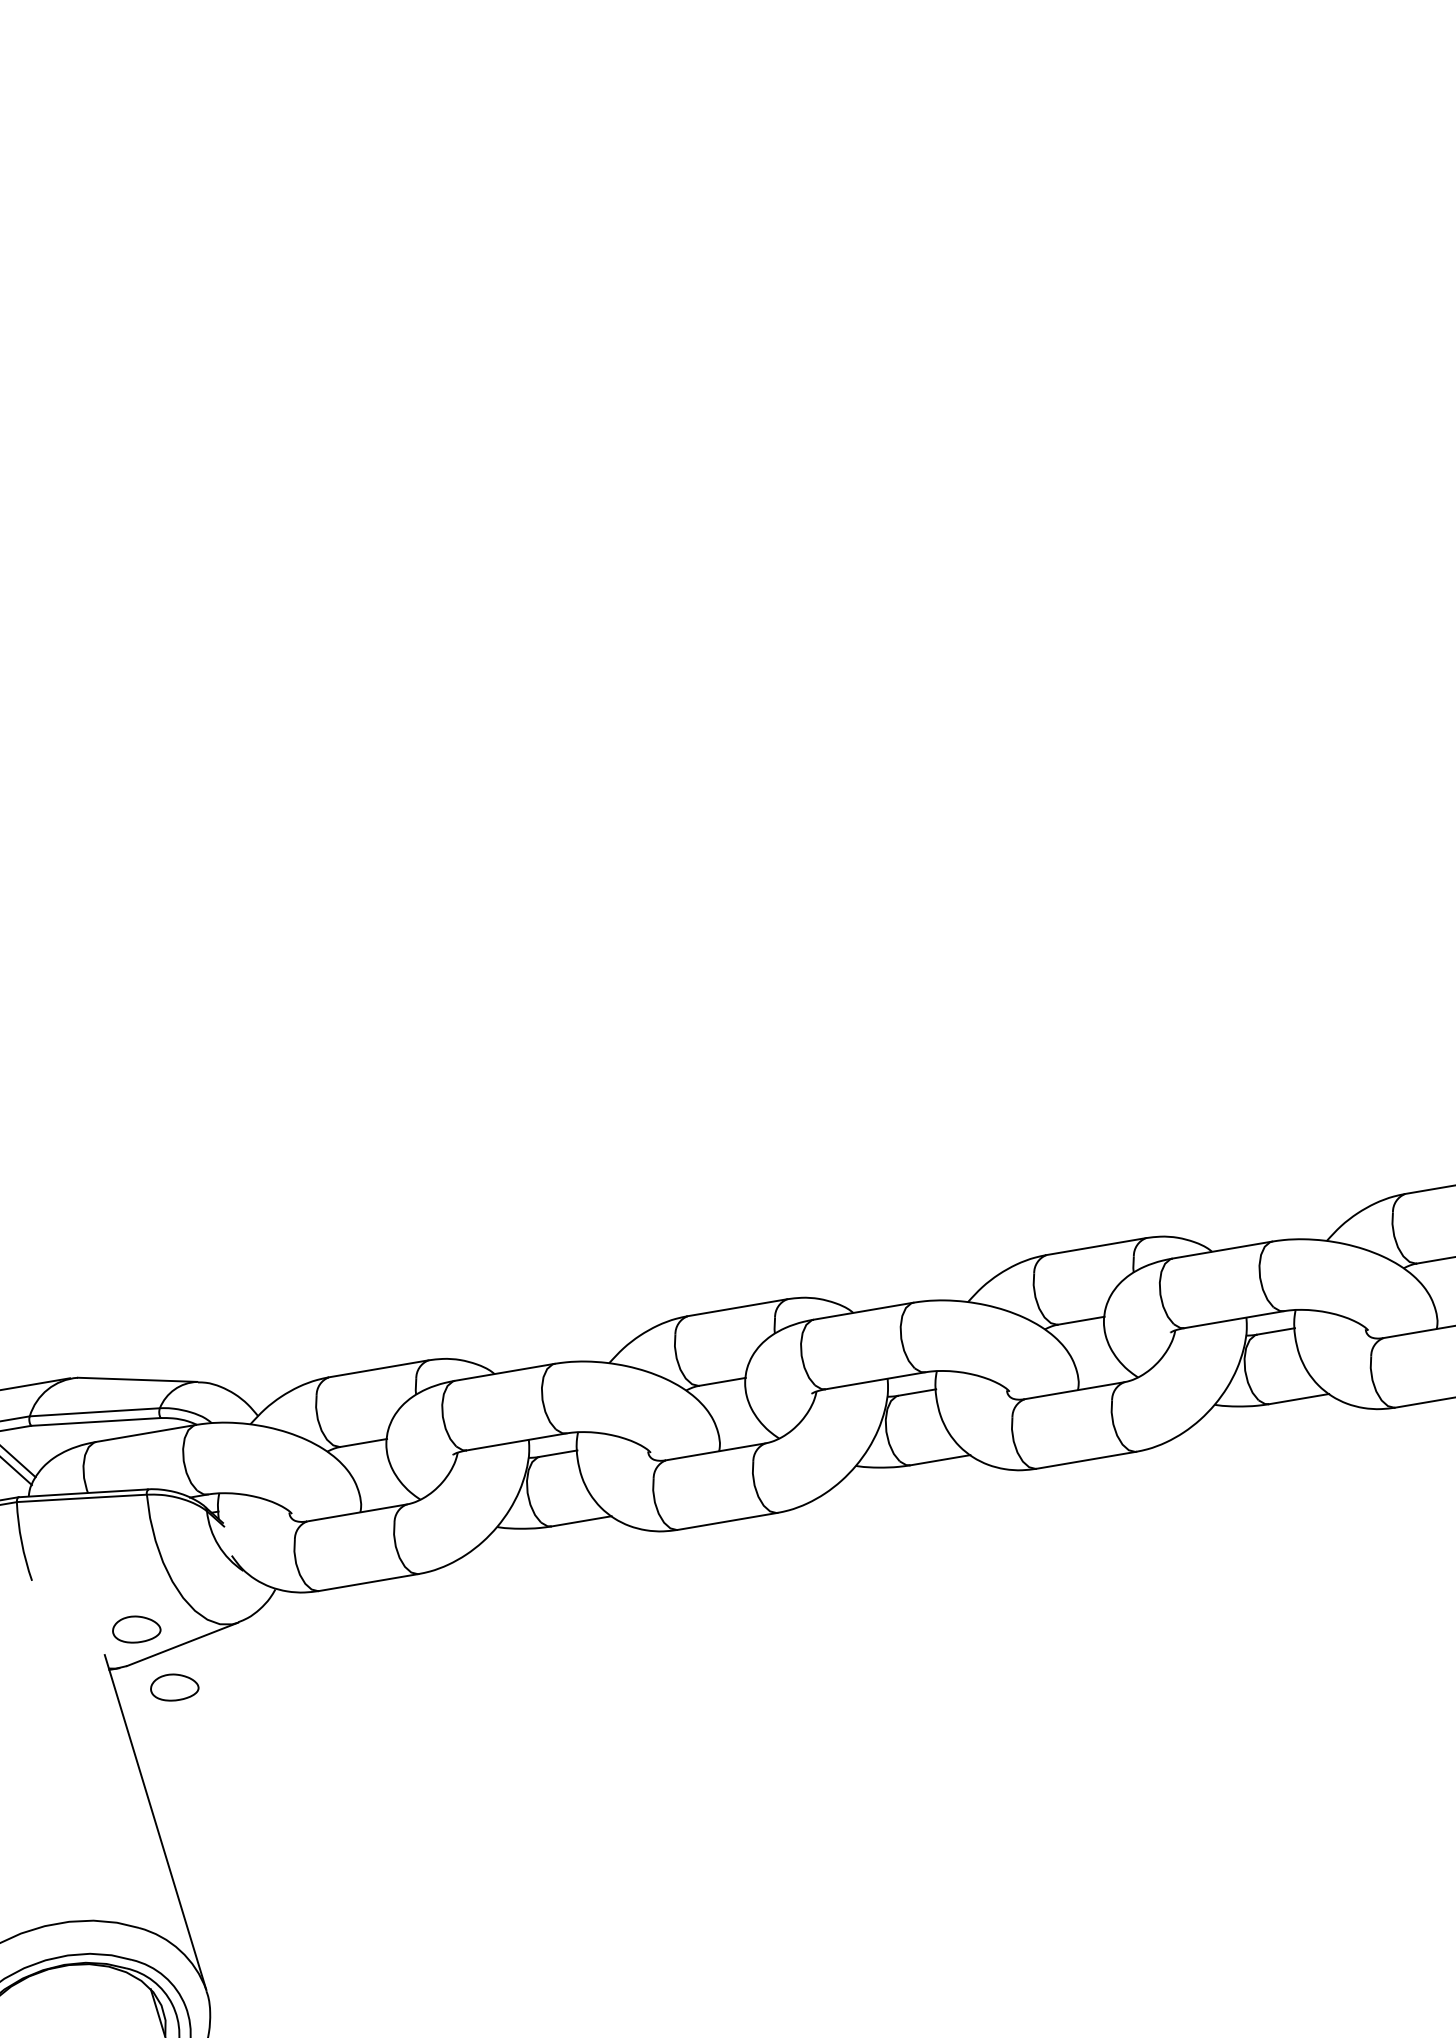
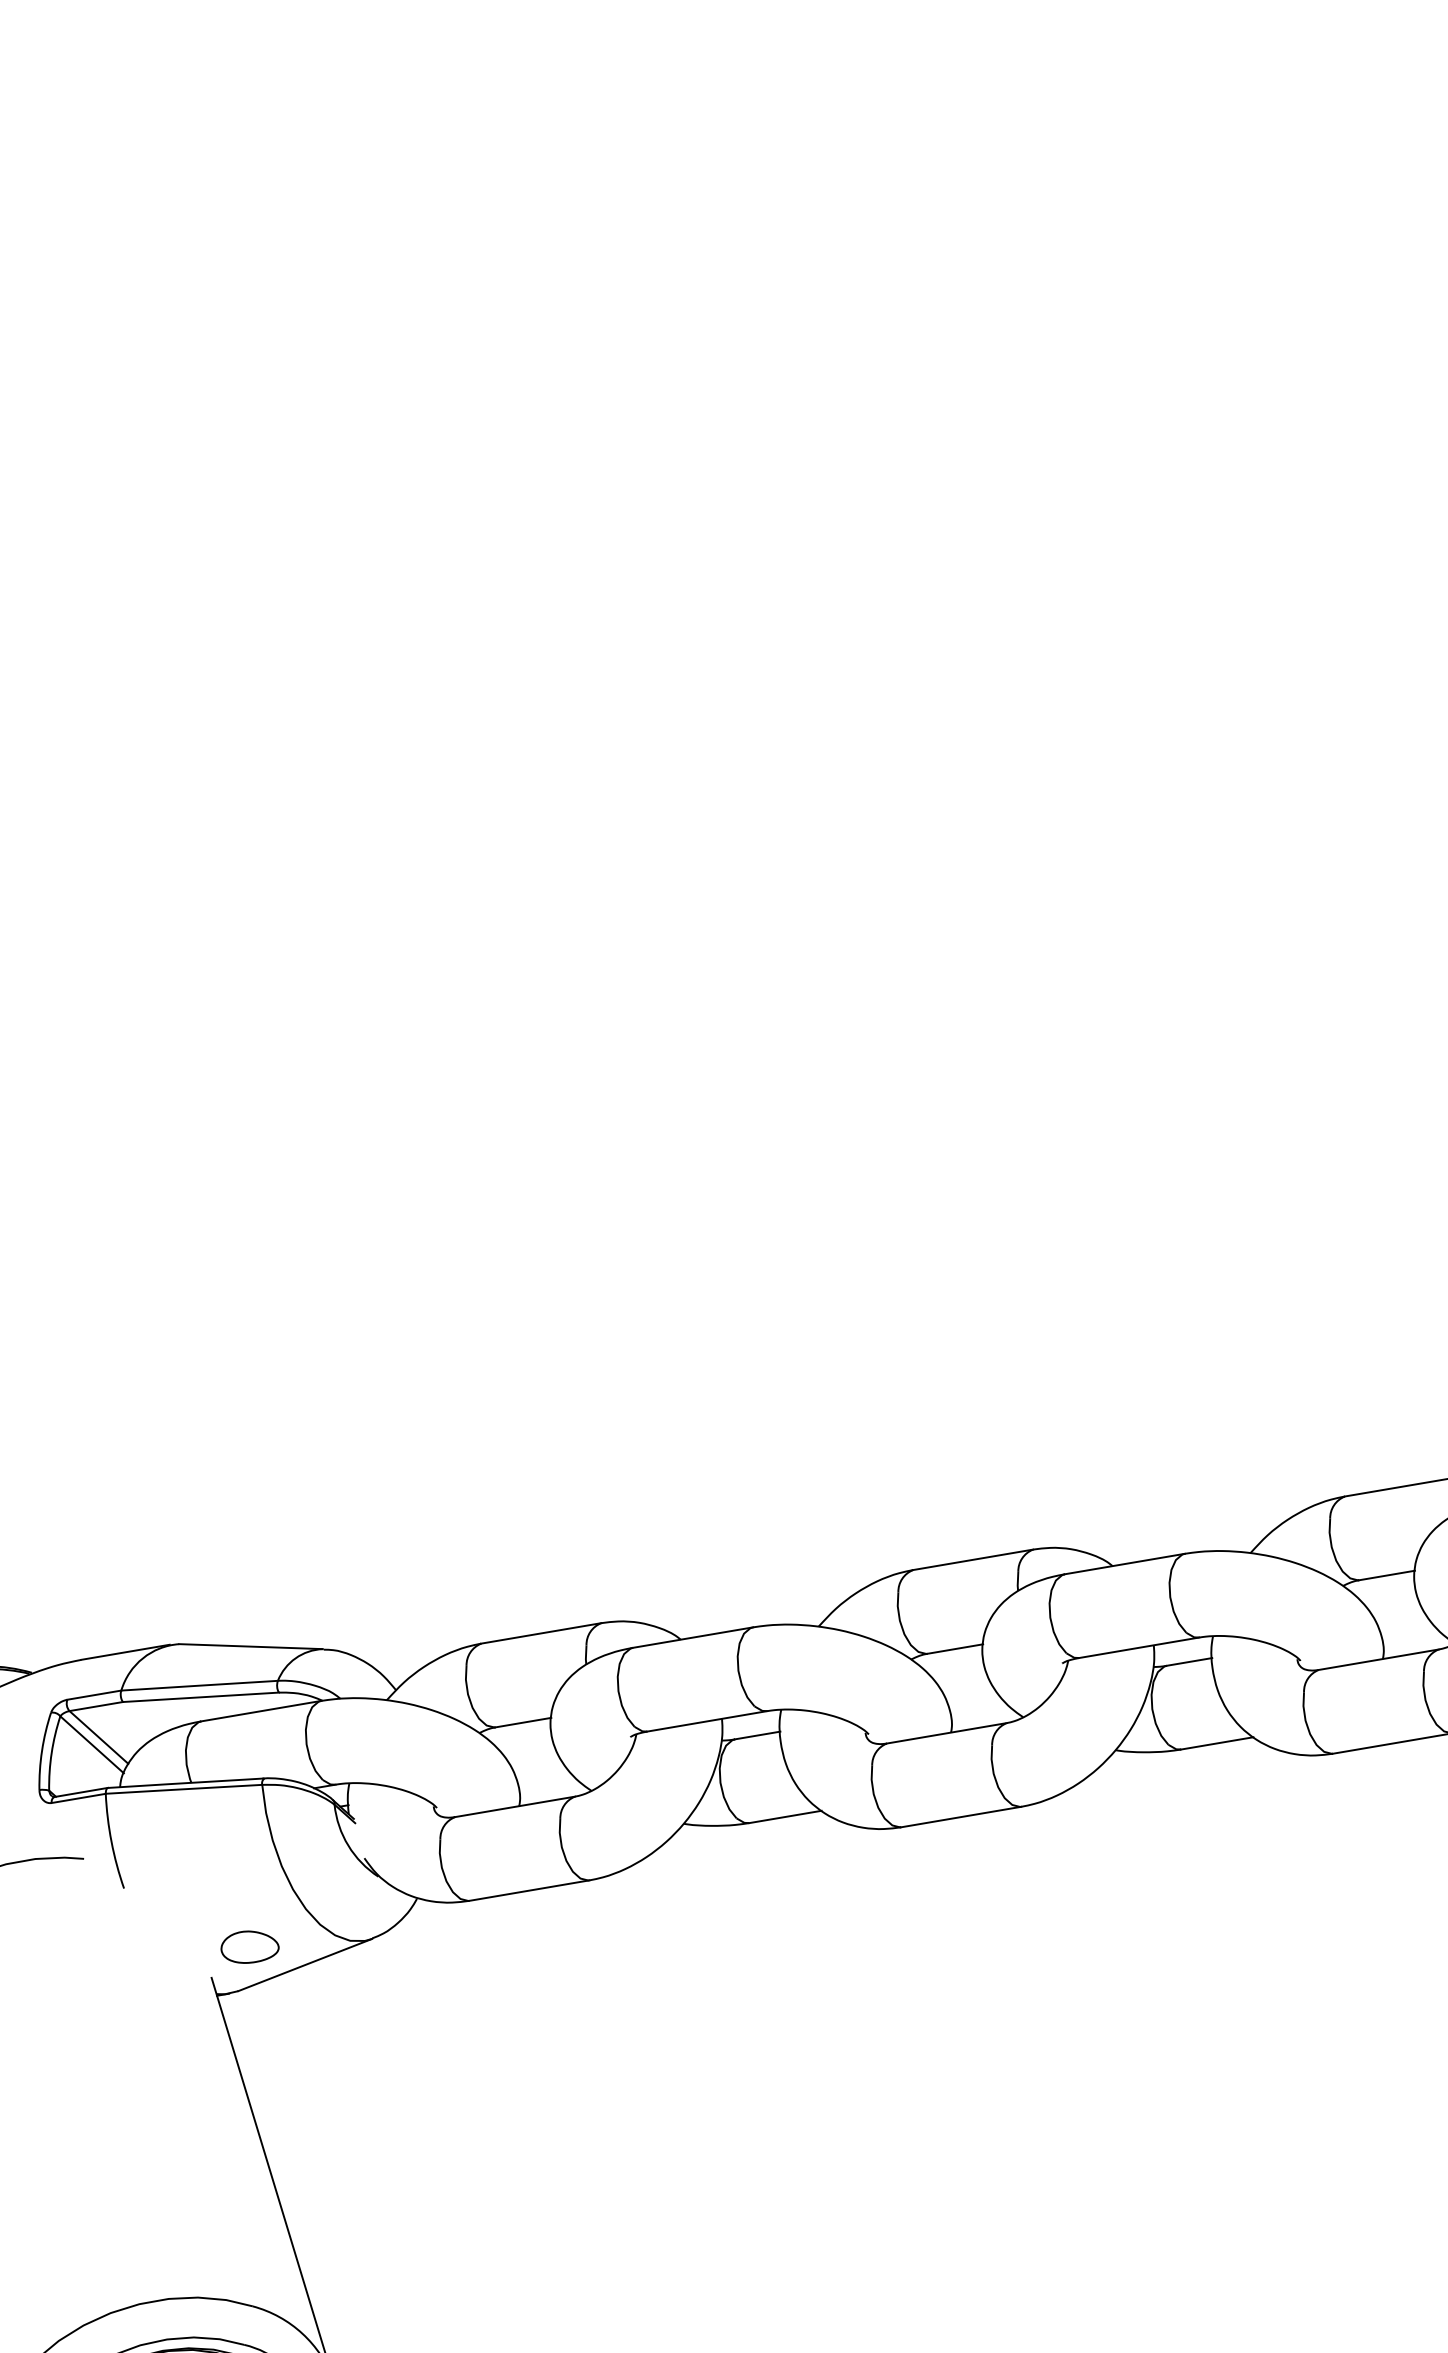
part: (174, 1687) -> (295, 2016), removed

